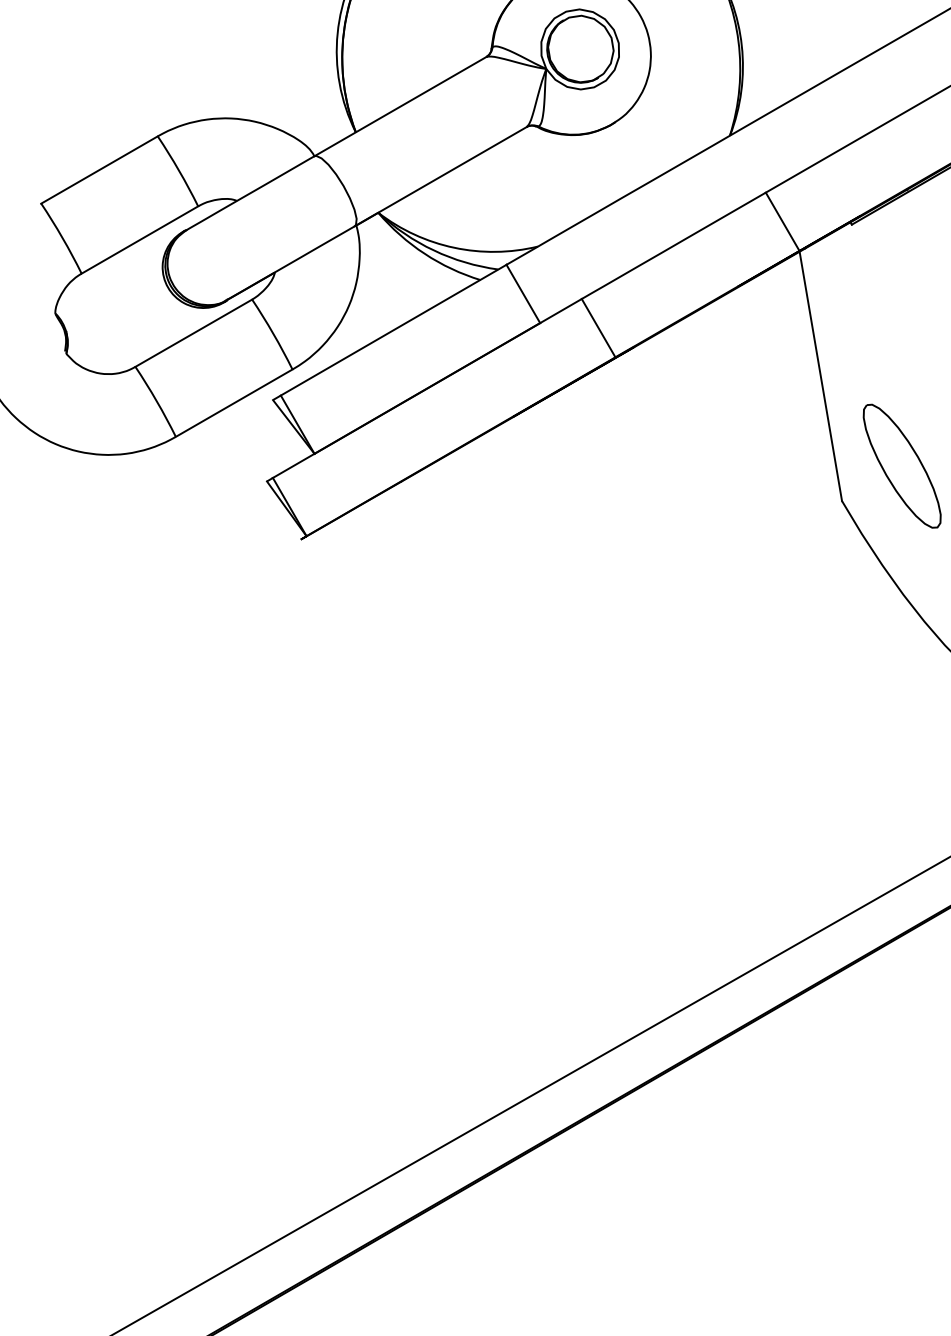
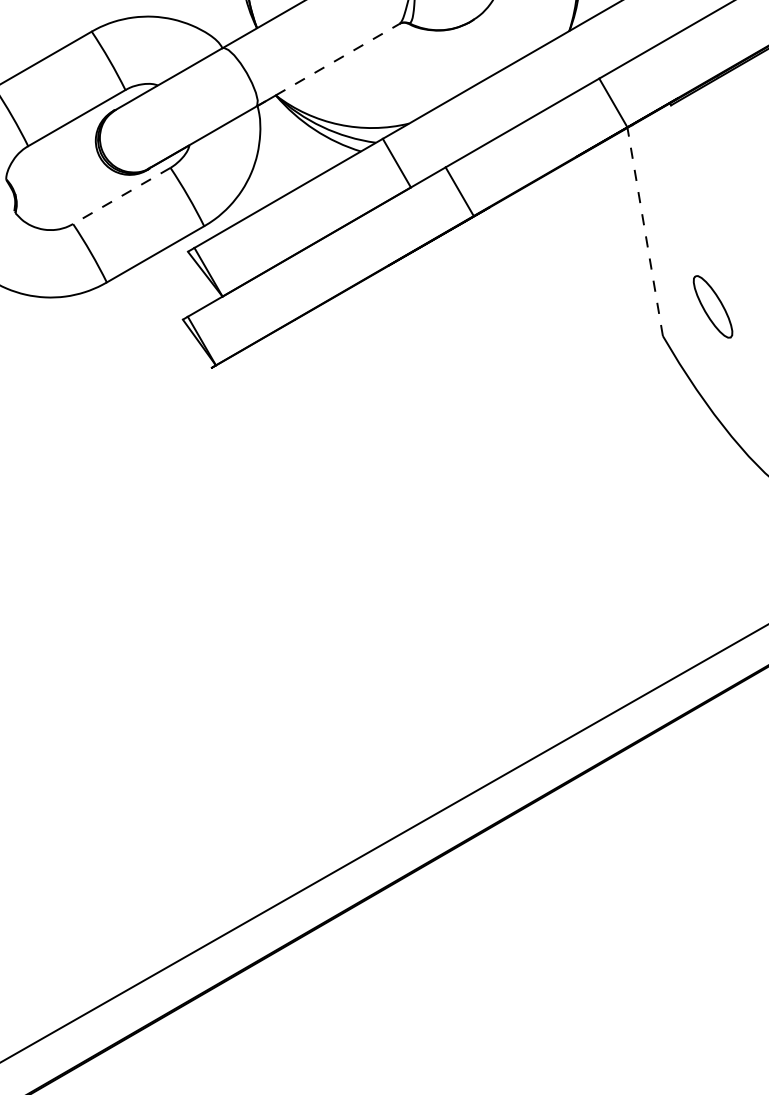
line: (441, 176) -> (328, 65), solid -> dashed
line: (193, 333) -> (121, 196), solid -> dashed
line: (820, 376) -> (644, 232), solid -> dashed
part: (901, 465) -> (712, 306), size x0.6

